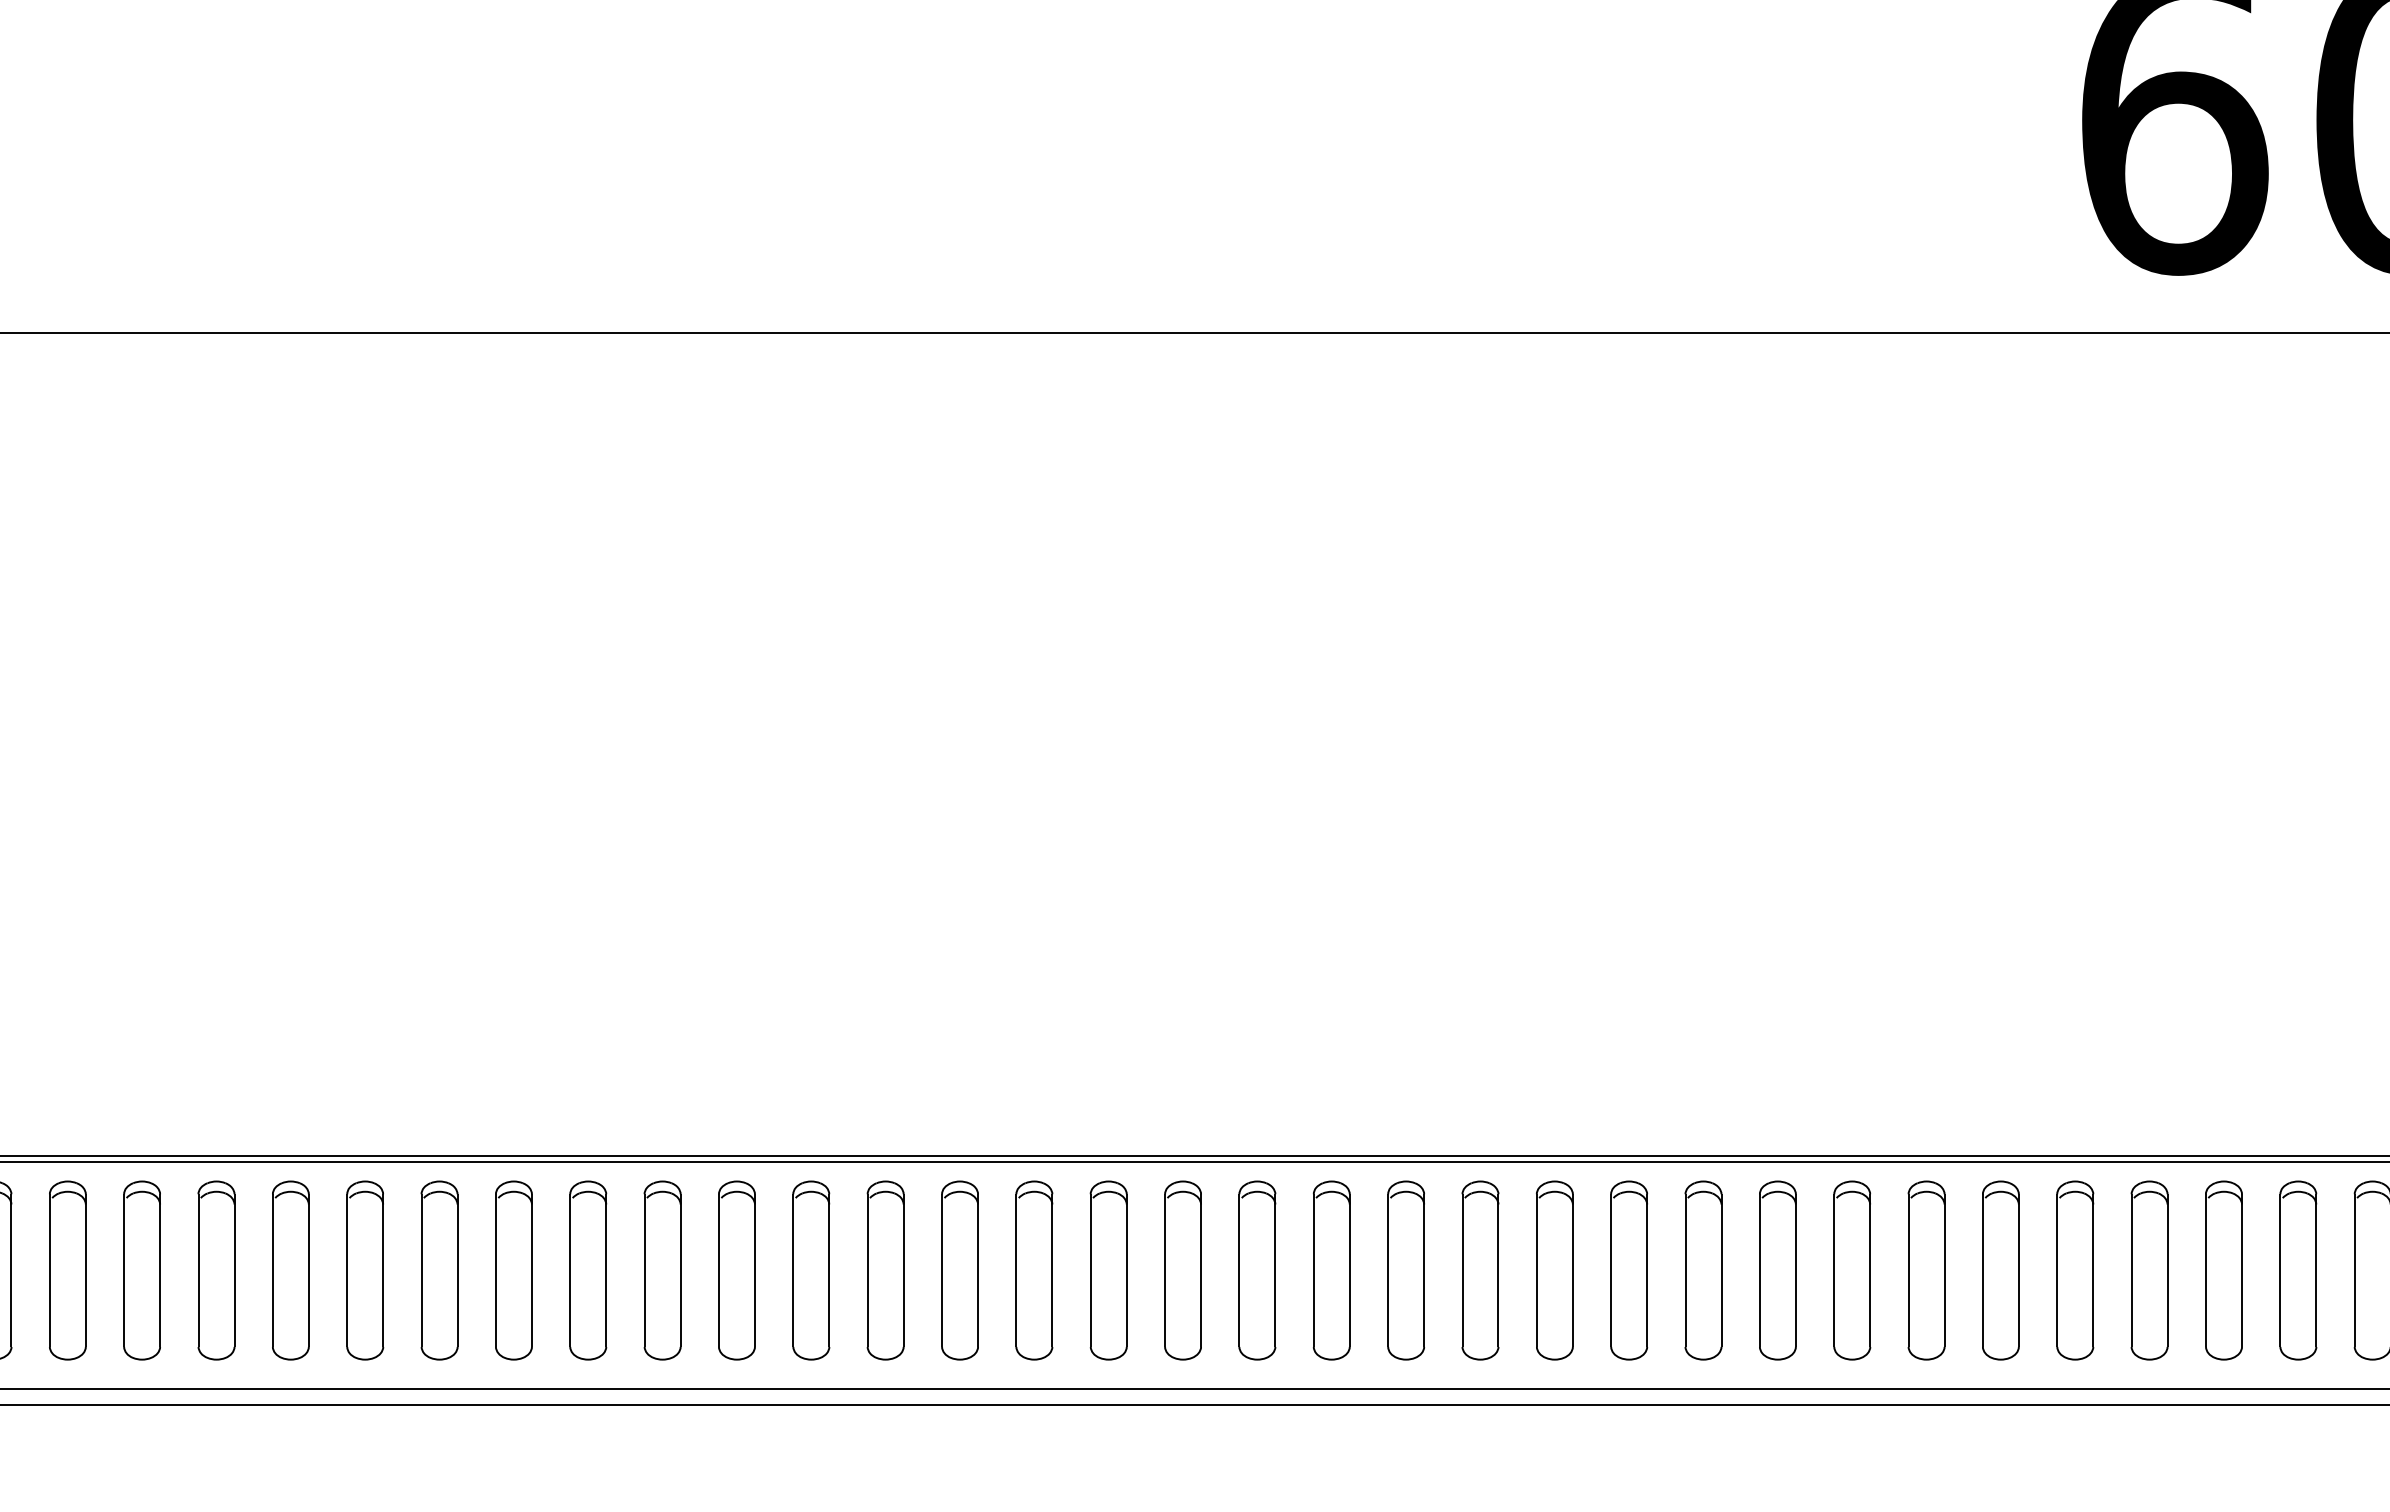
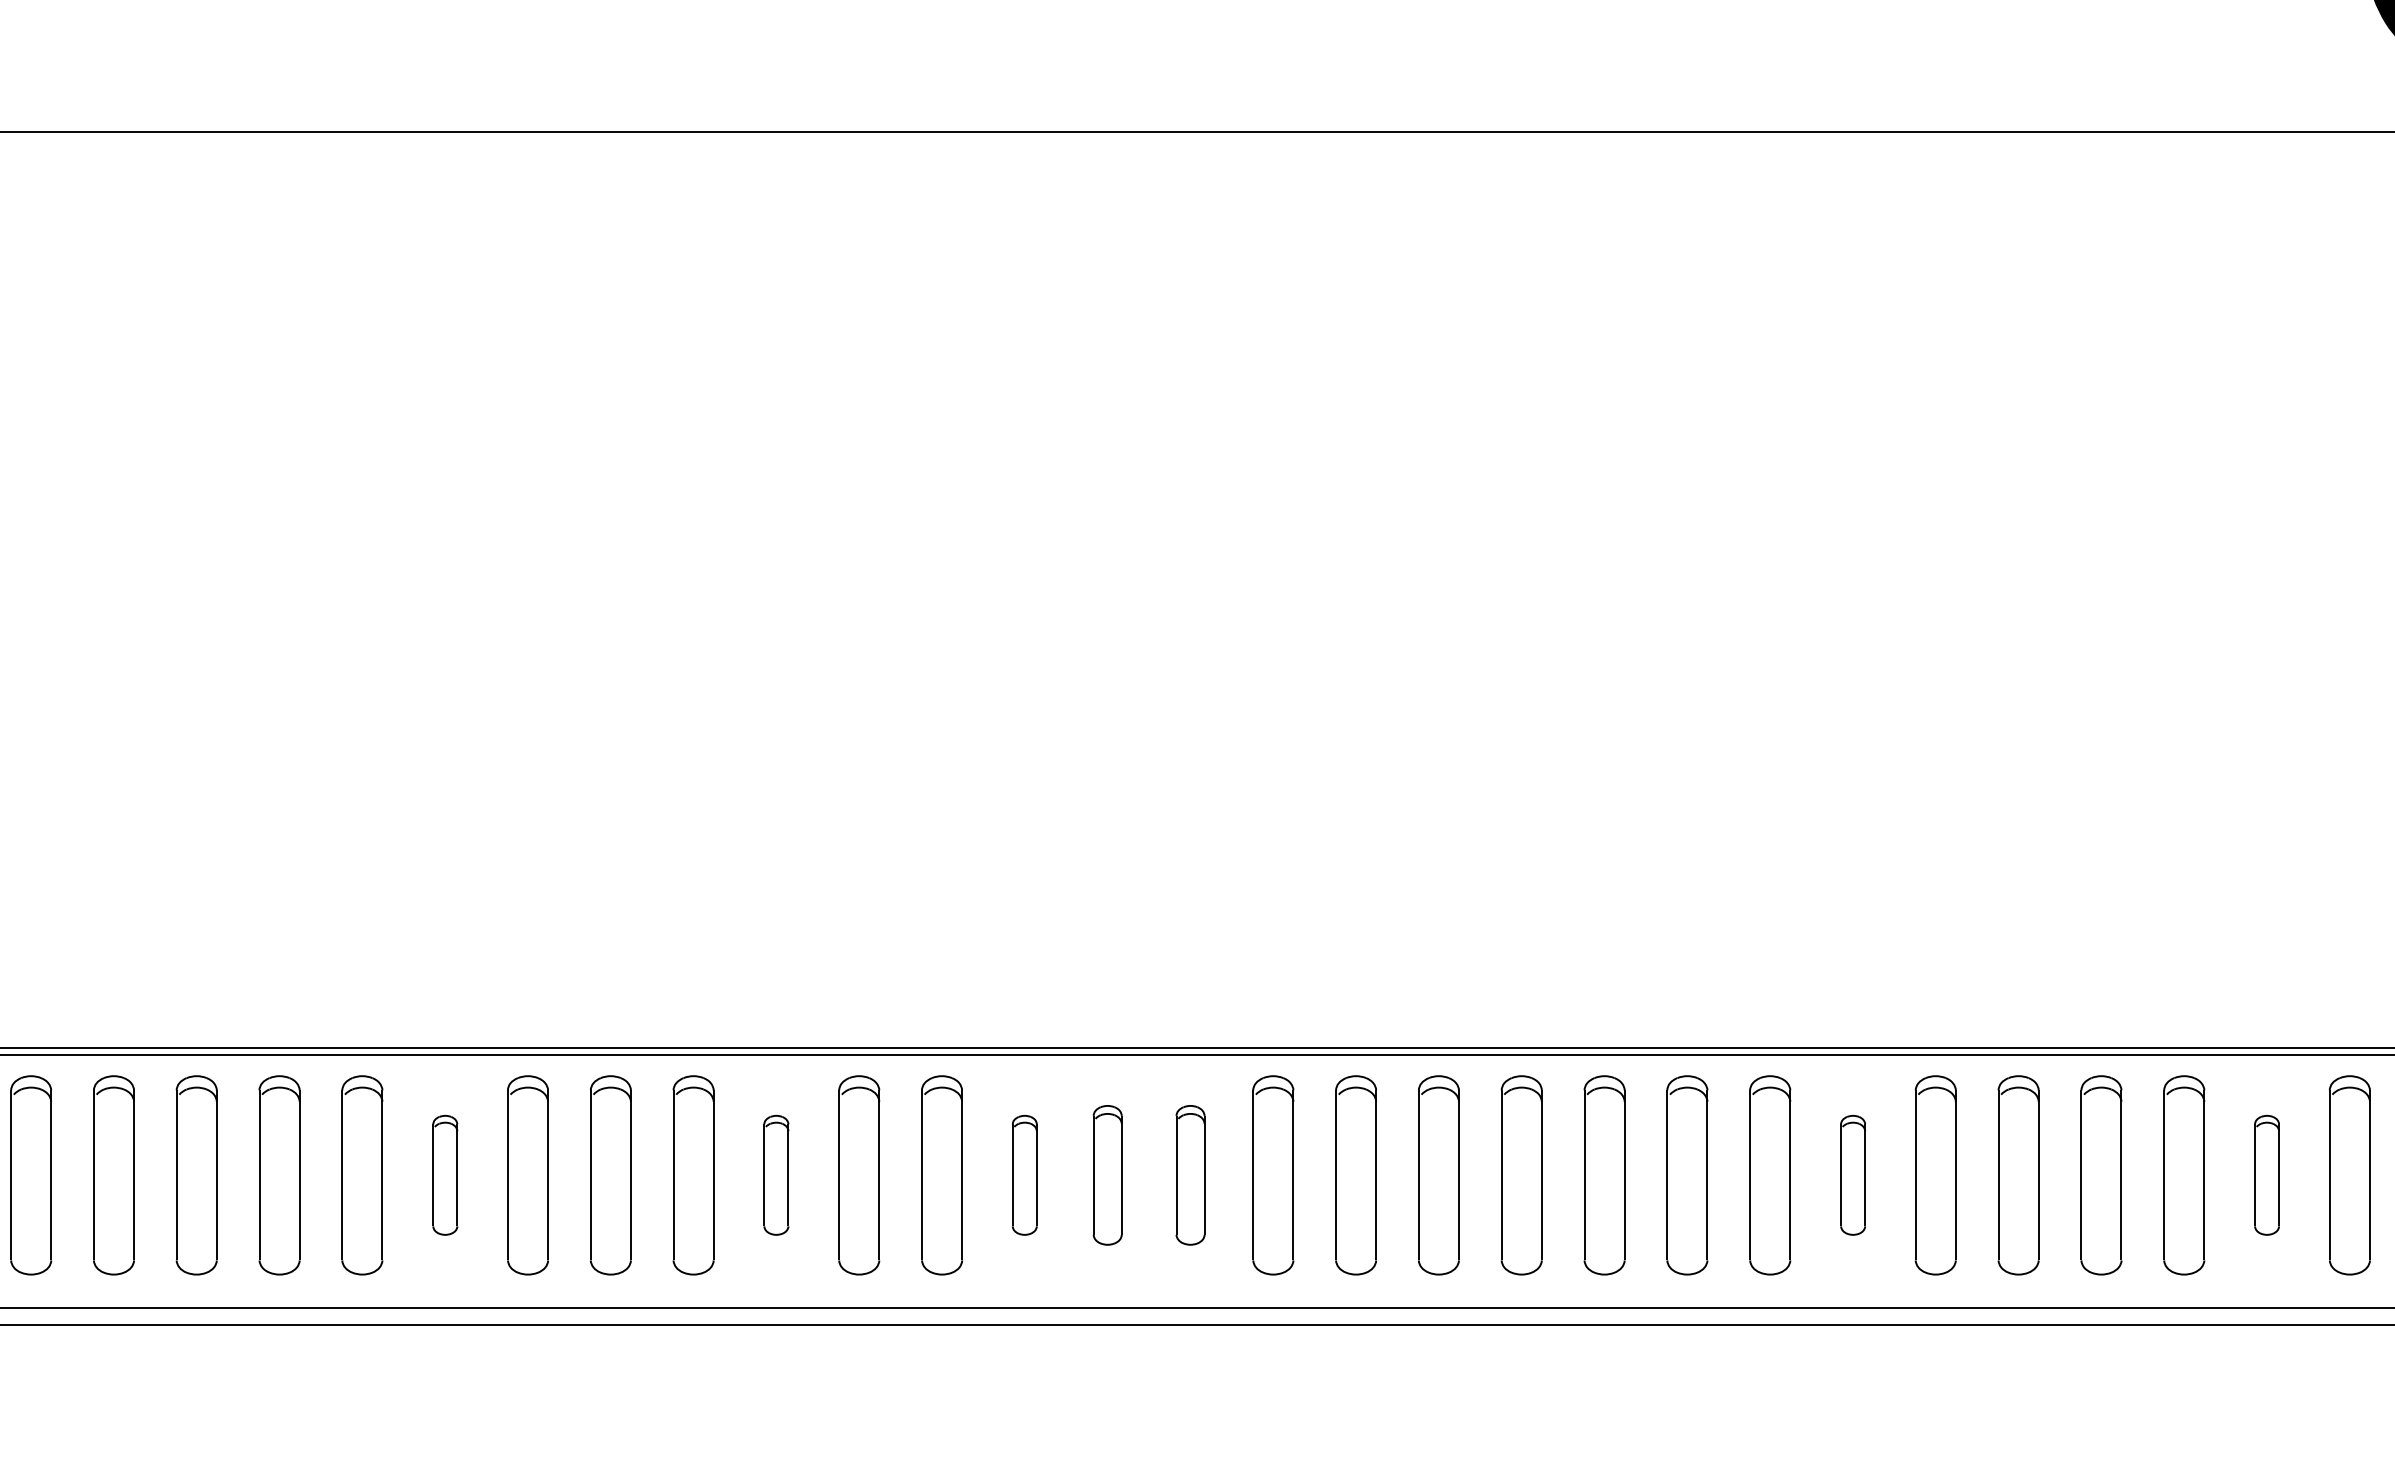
part: (365, 1270) -> (445, 1175), size x0.6
part: (662, 1270) -> (776, 1175), size x0.6
part: (885, 1270) -> (1024, 1175), size x0.6
part: (959, 1270) -> (1107, 1175), size x0.7
part: (1034, 1270) -> (1190, 1175), size x0.7
part: (1629, 1270) -> (1853, 1175), size x0.6
part: (2000, 1270) -> (2266, 1175), size x0.6

